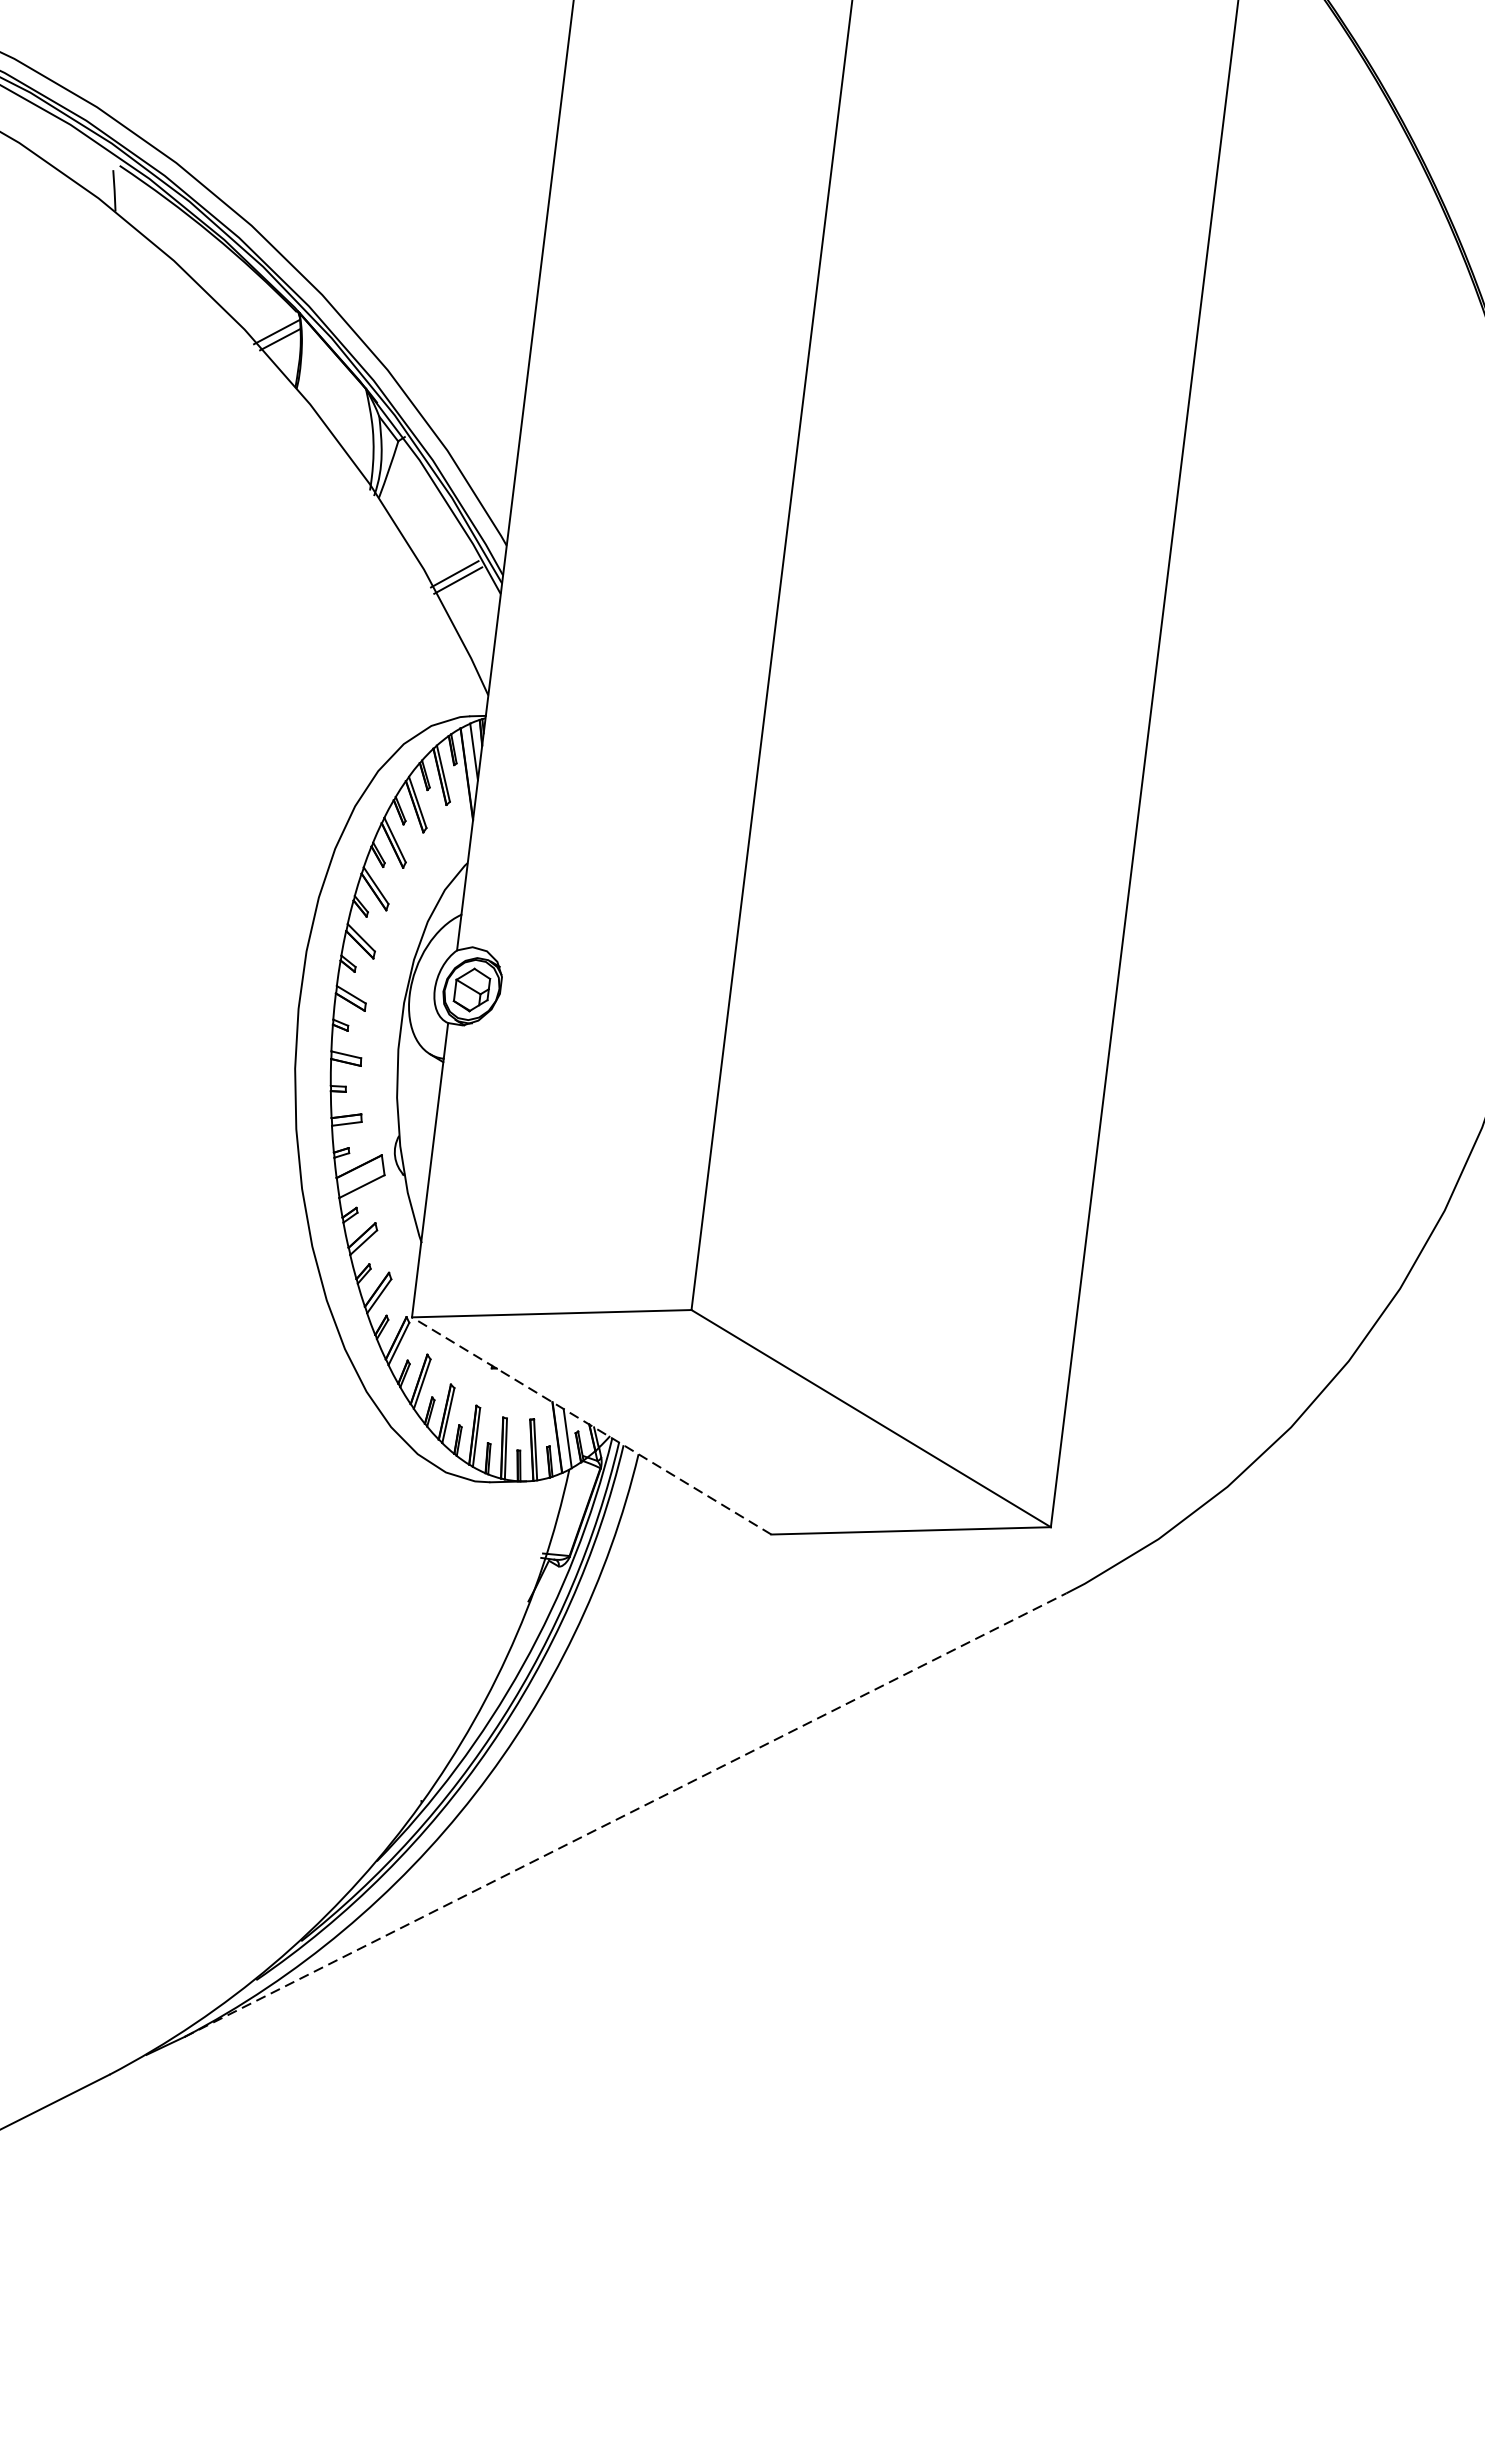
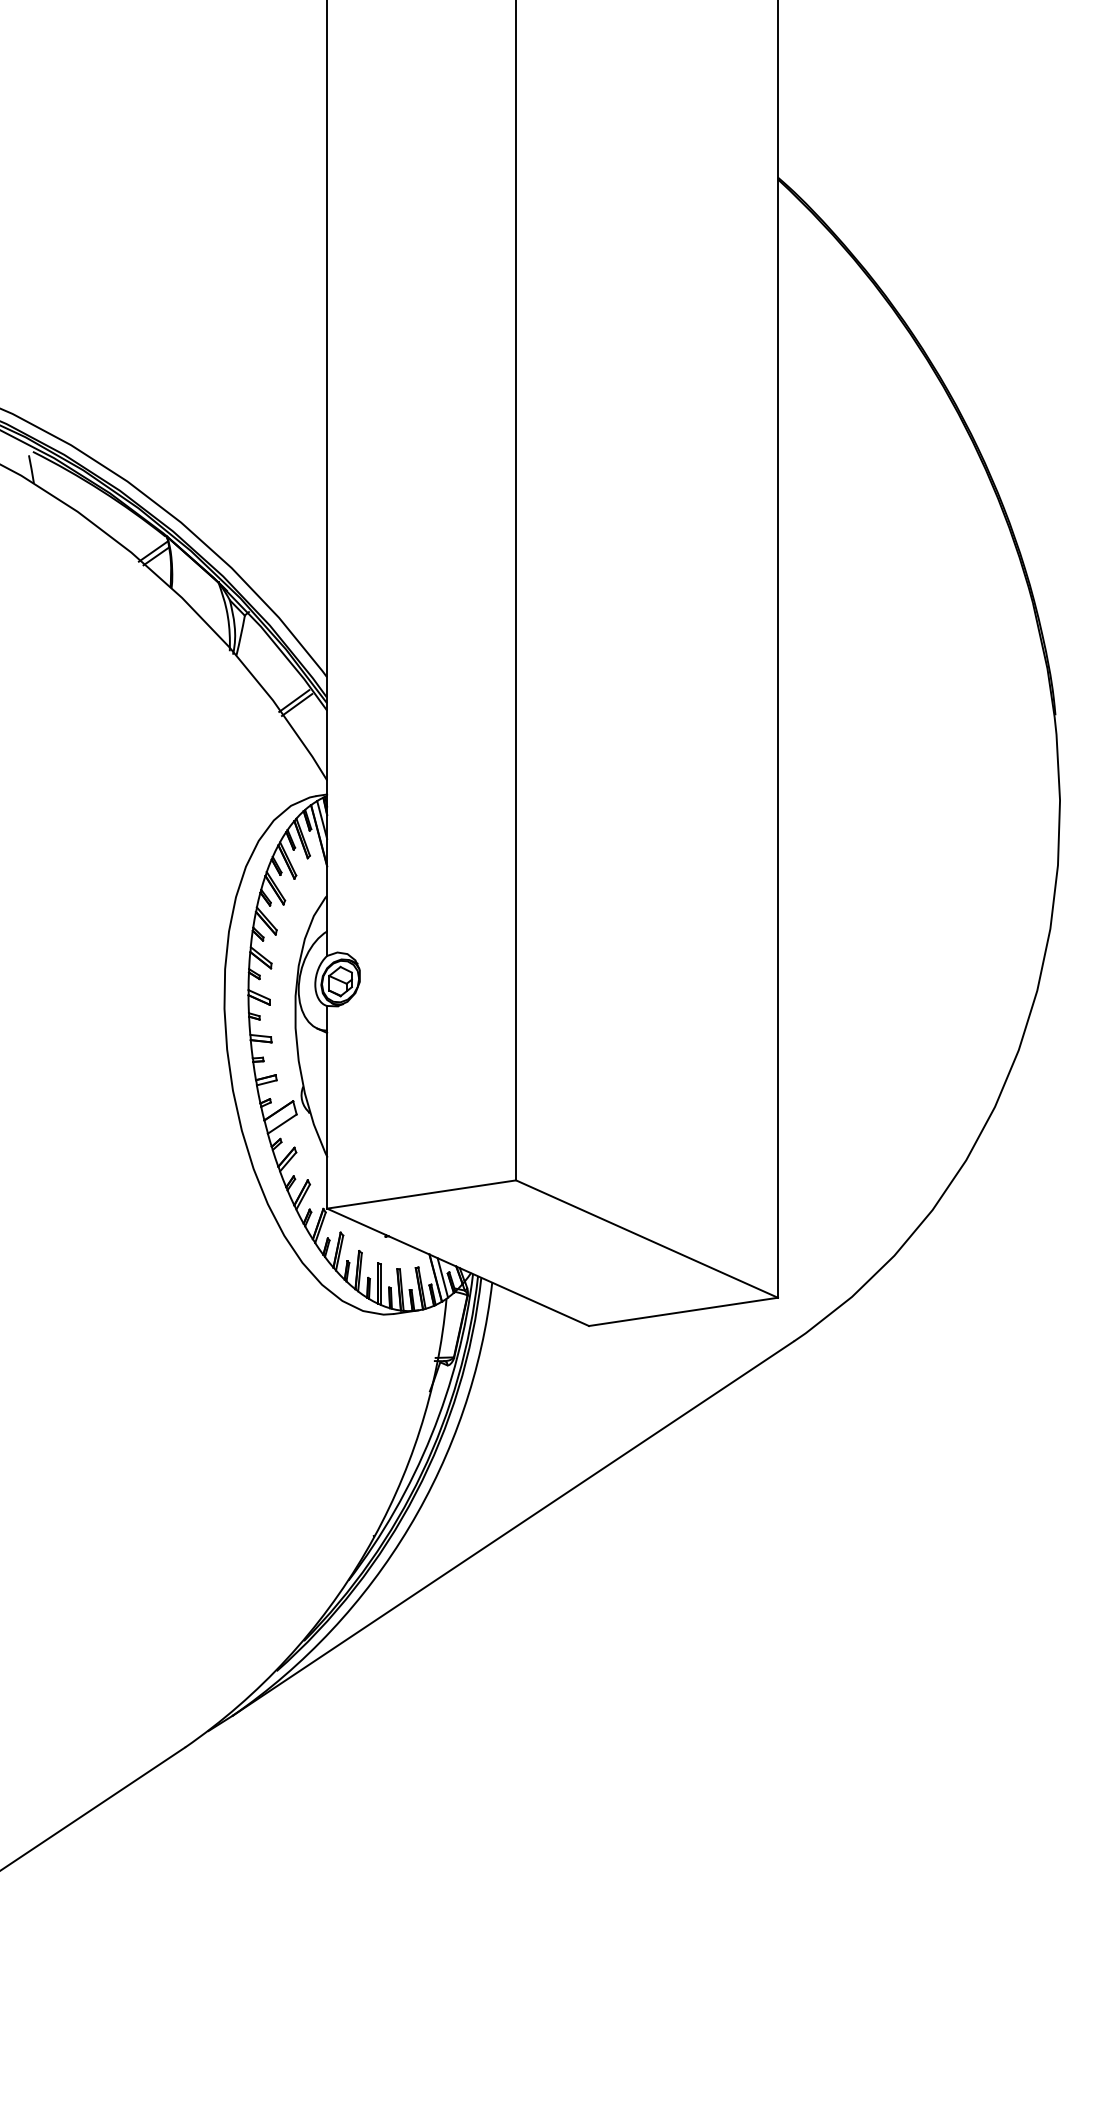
line: (590, 1426) -> (457, 1267), dashed -> solid
line: (625, 1815) -> (513, 1528), dashed -> solid

